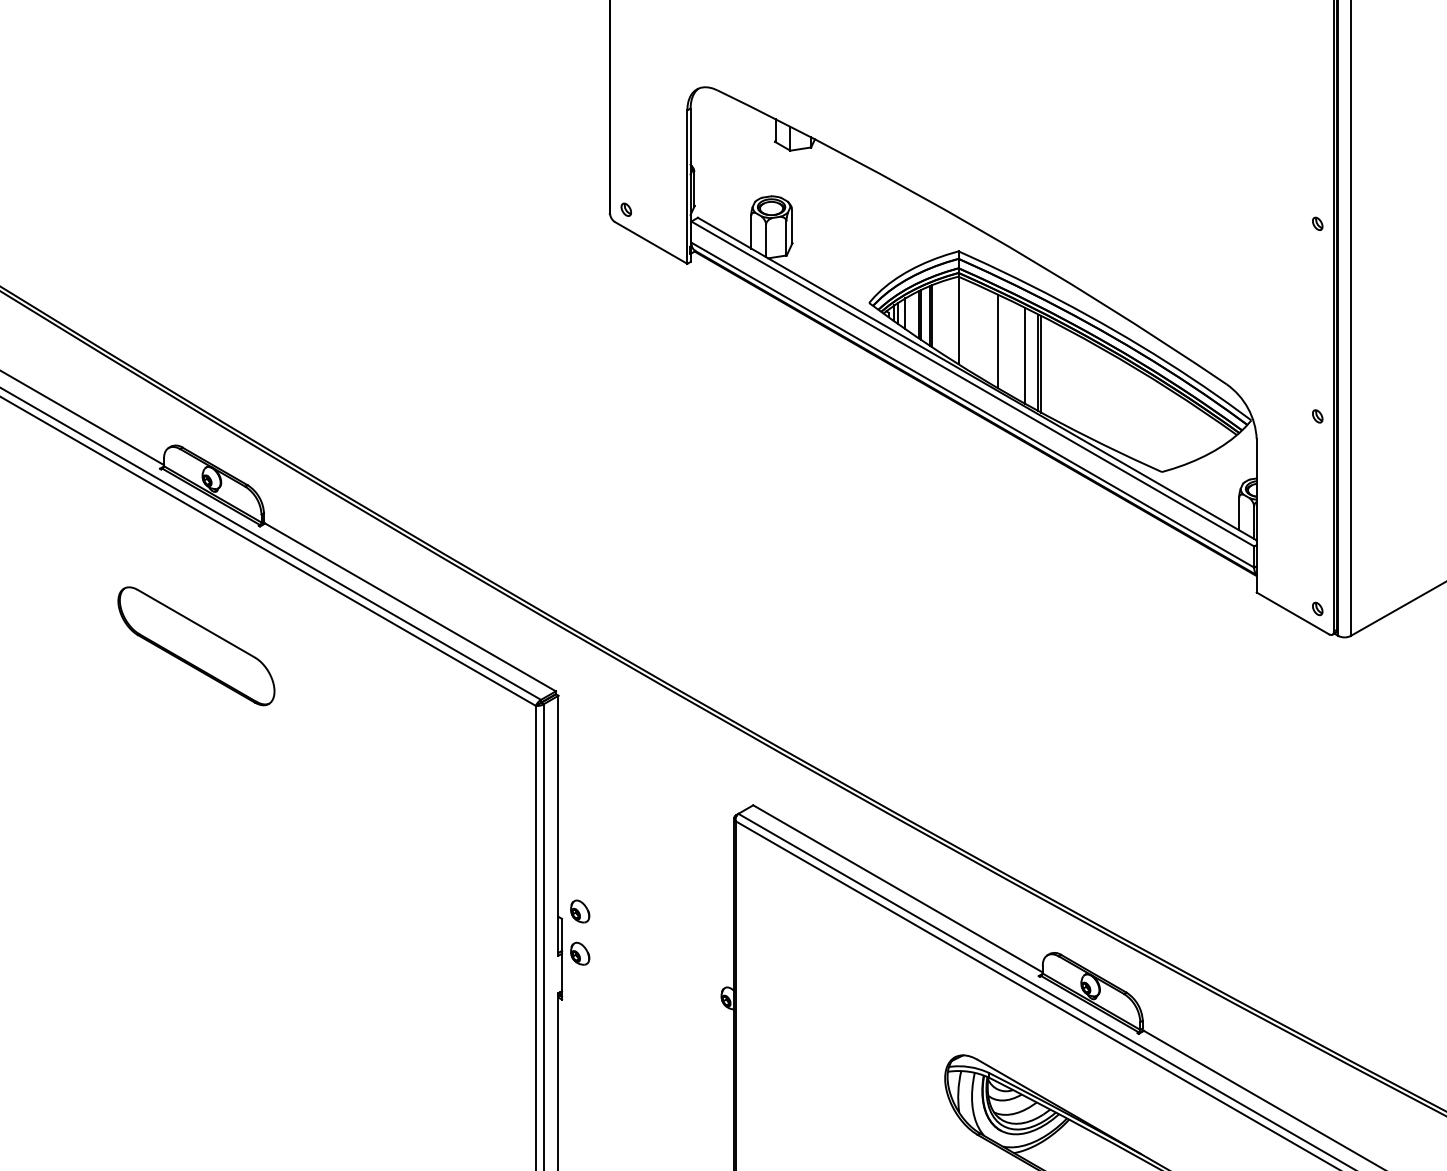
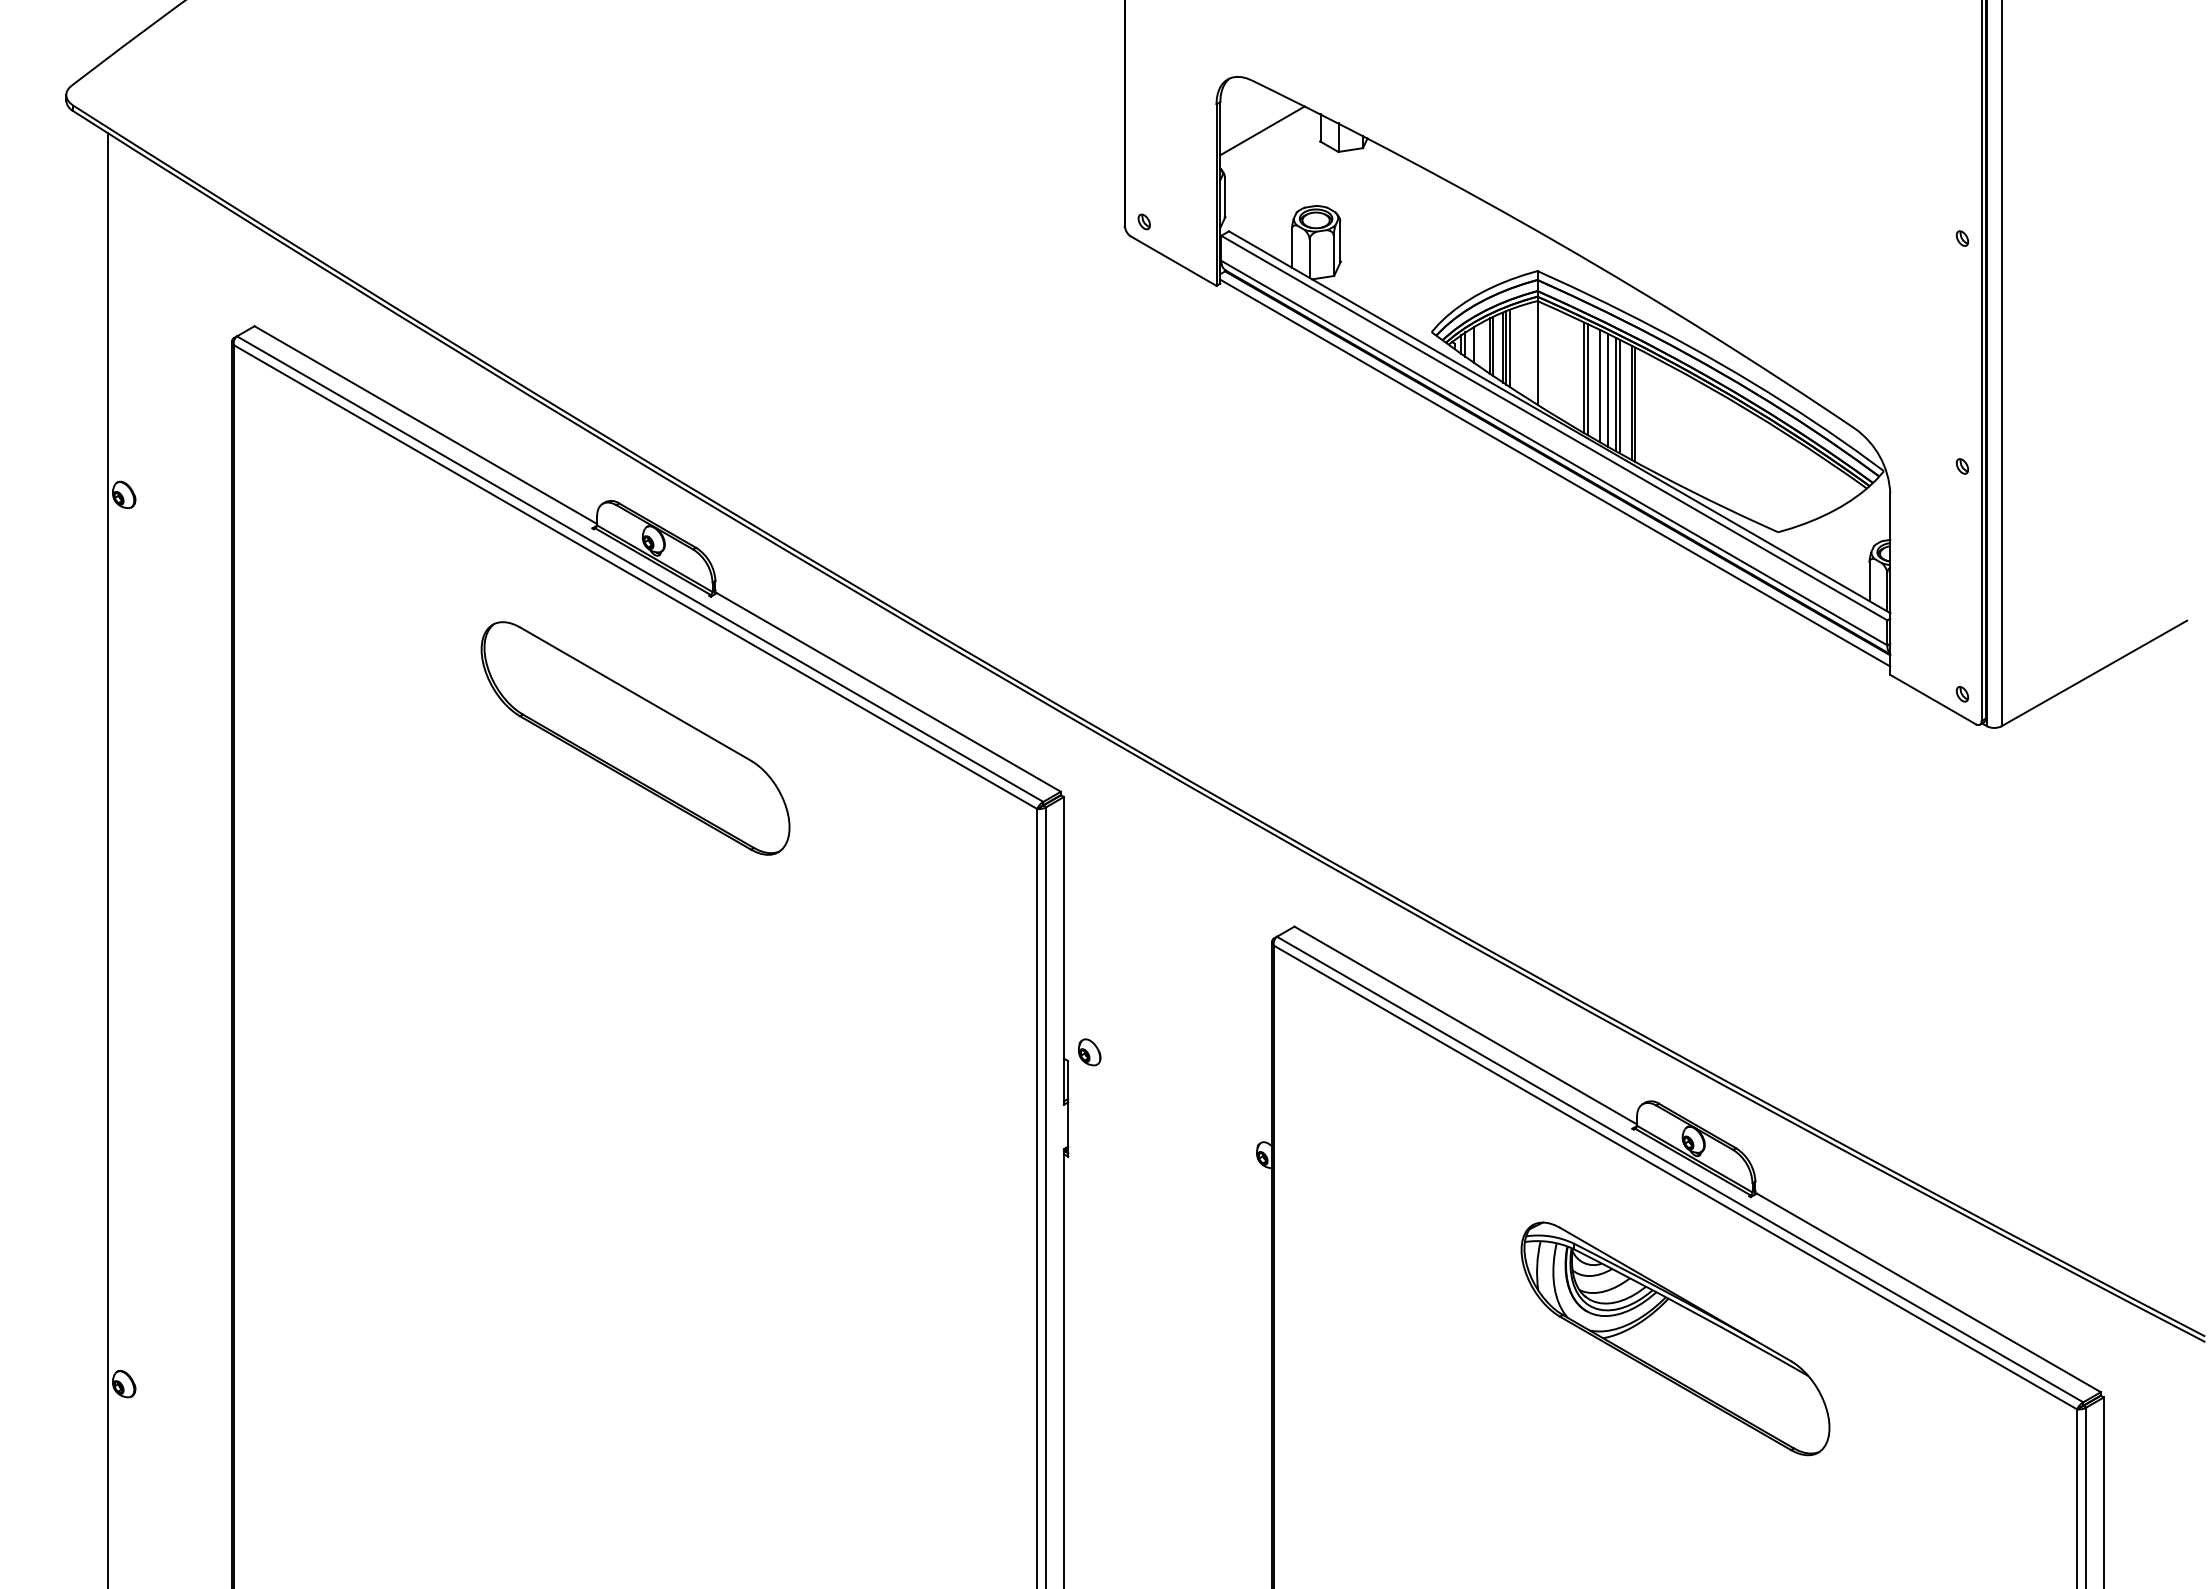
line: (726, 132) -> (1262, 130), added
line: (934, 316) -> (1509, 348), added
line: (1001, 342) -> (1588, 379), added
line: (1011, 348) -> (1600, 386), added
line: (1017, 351) -> (1607, 389), added
line: (1027, 357) -> (1619, 396), added
line: (973, 421) -> (1555, 472), added
part: (196, 646) -> (635, 738), size x1.67
part: (580, 953) -> (1089, 1102), removed

